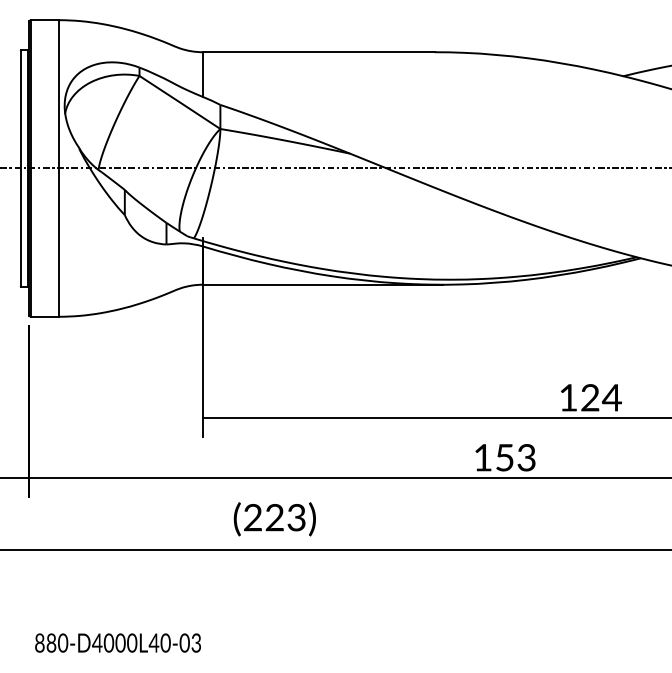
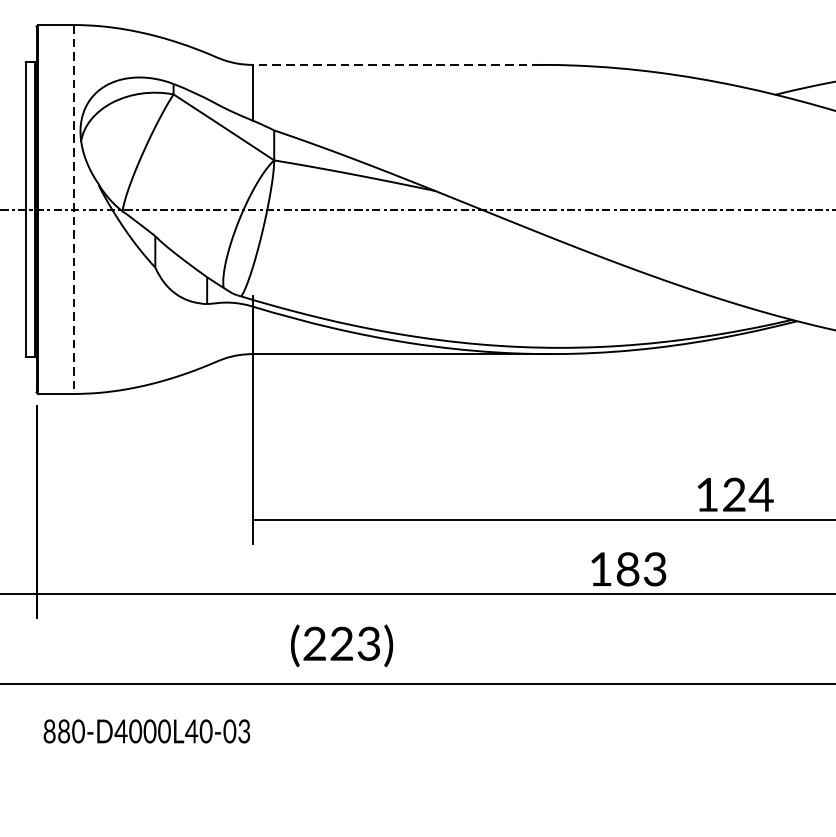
line: (318, 52) -> (396, 65), solid -> dashed
line: (59, 168) -> (74, 209), solid -> dashed
text: (504, 457) -> (627, 569), 153 -> 183
text: (117, 642) -> (146, 730), moved

